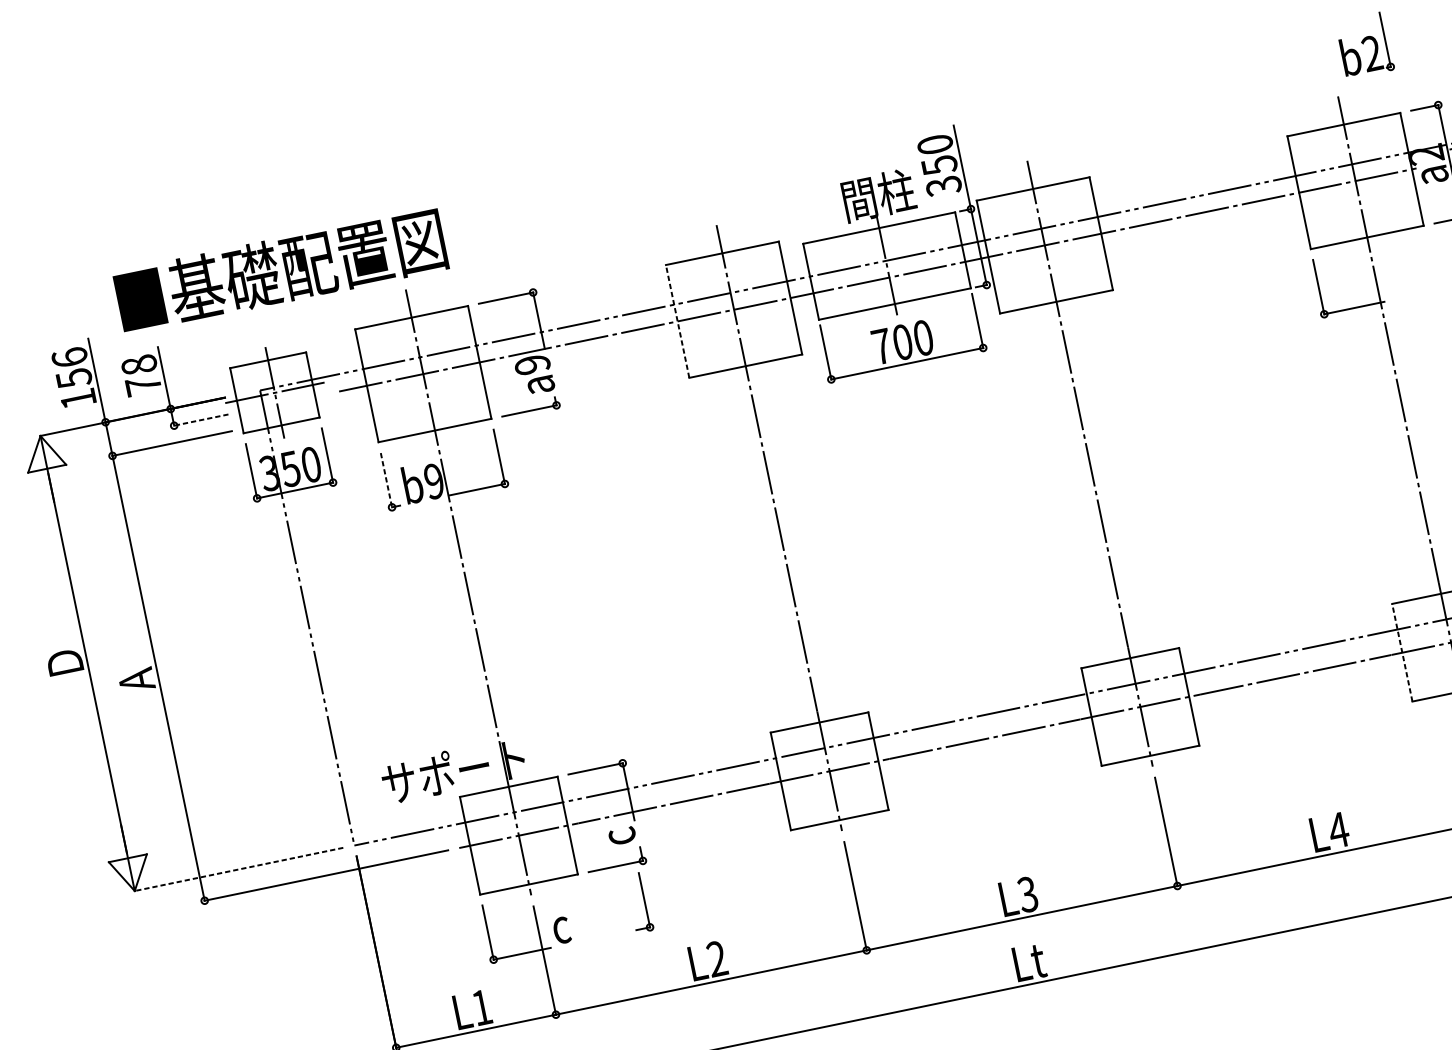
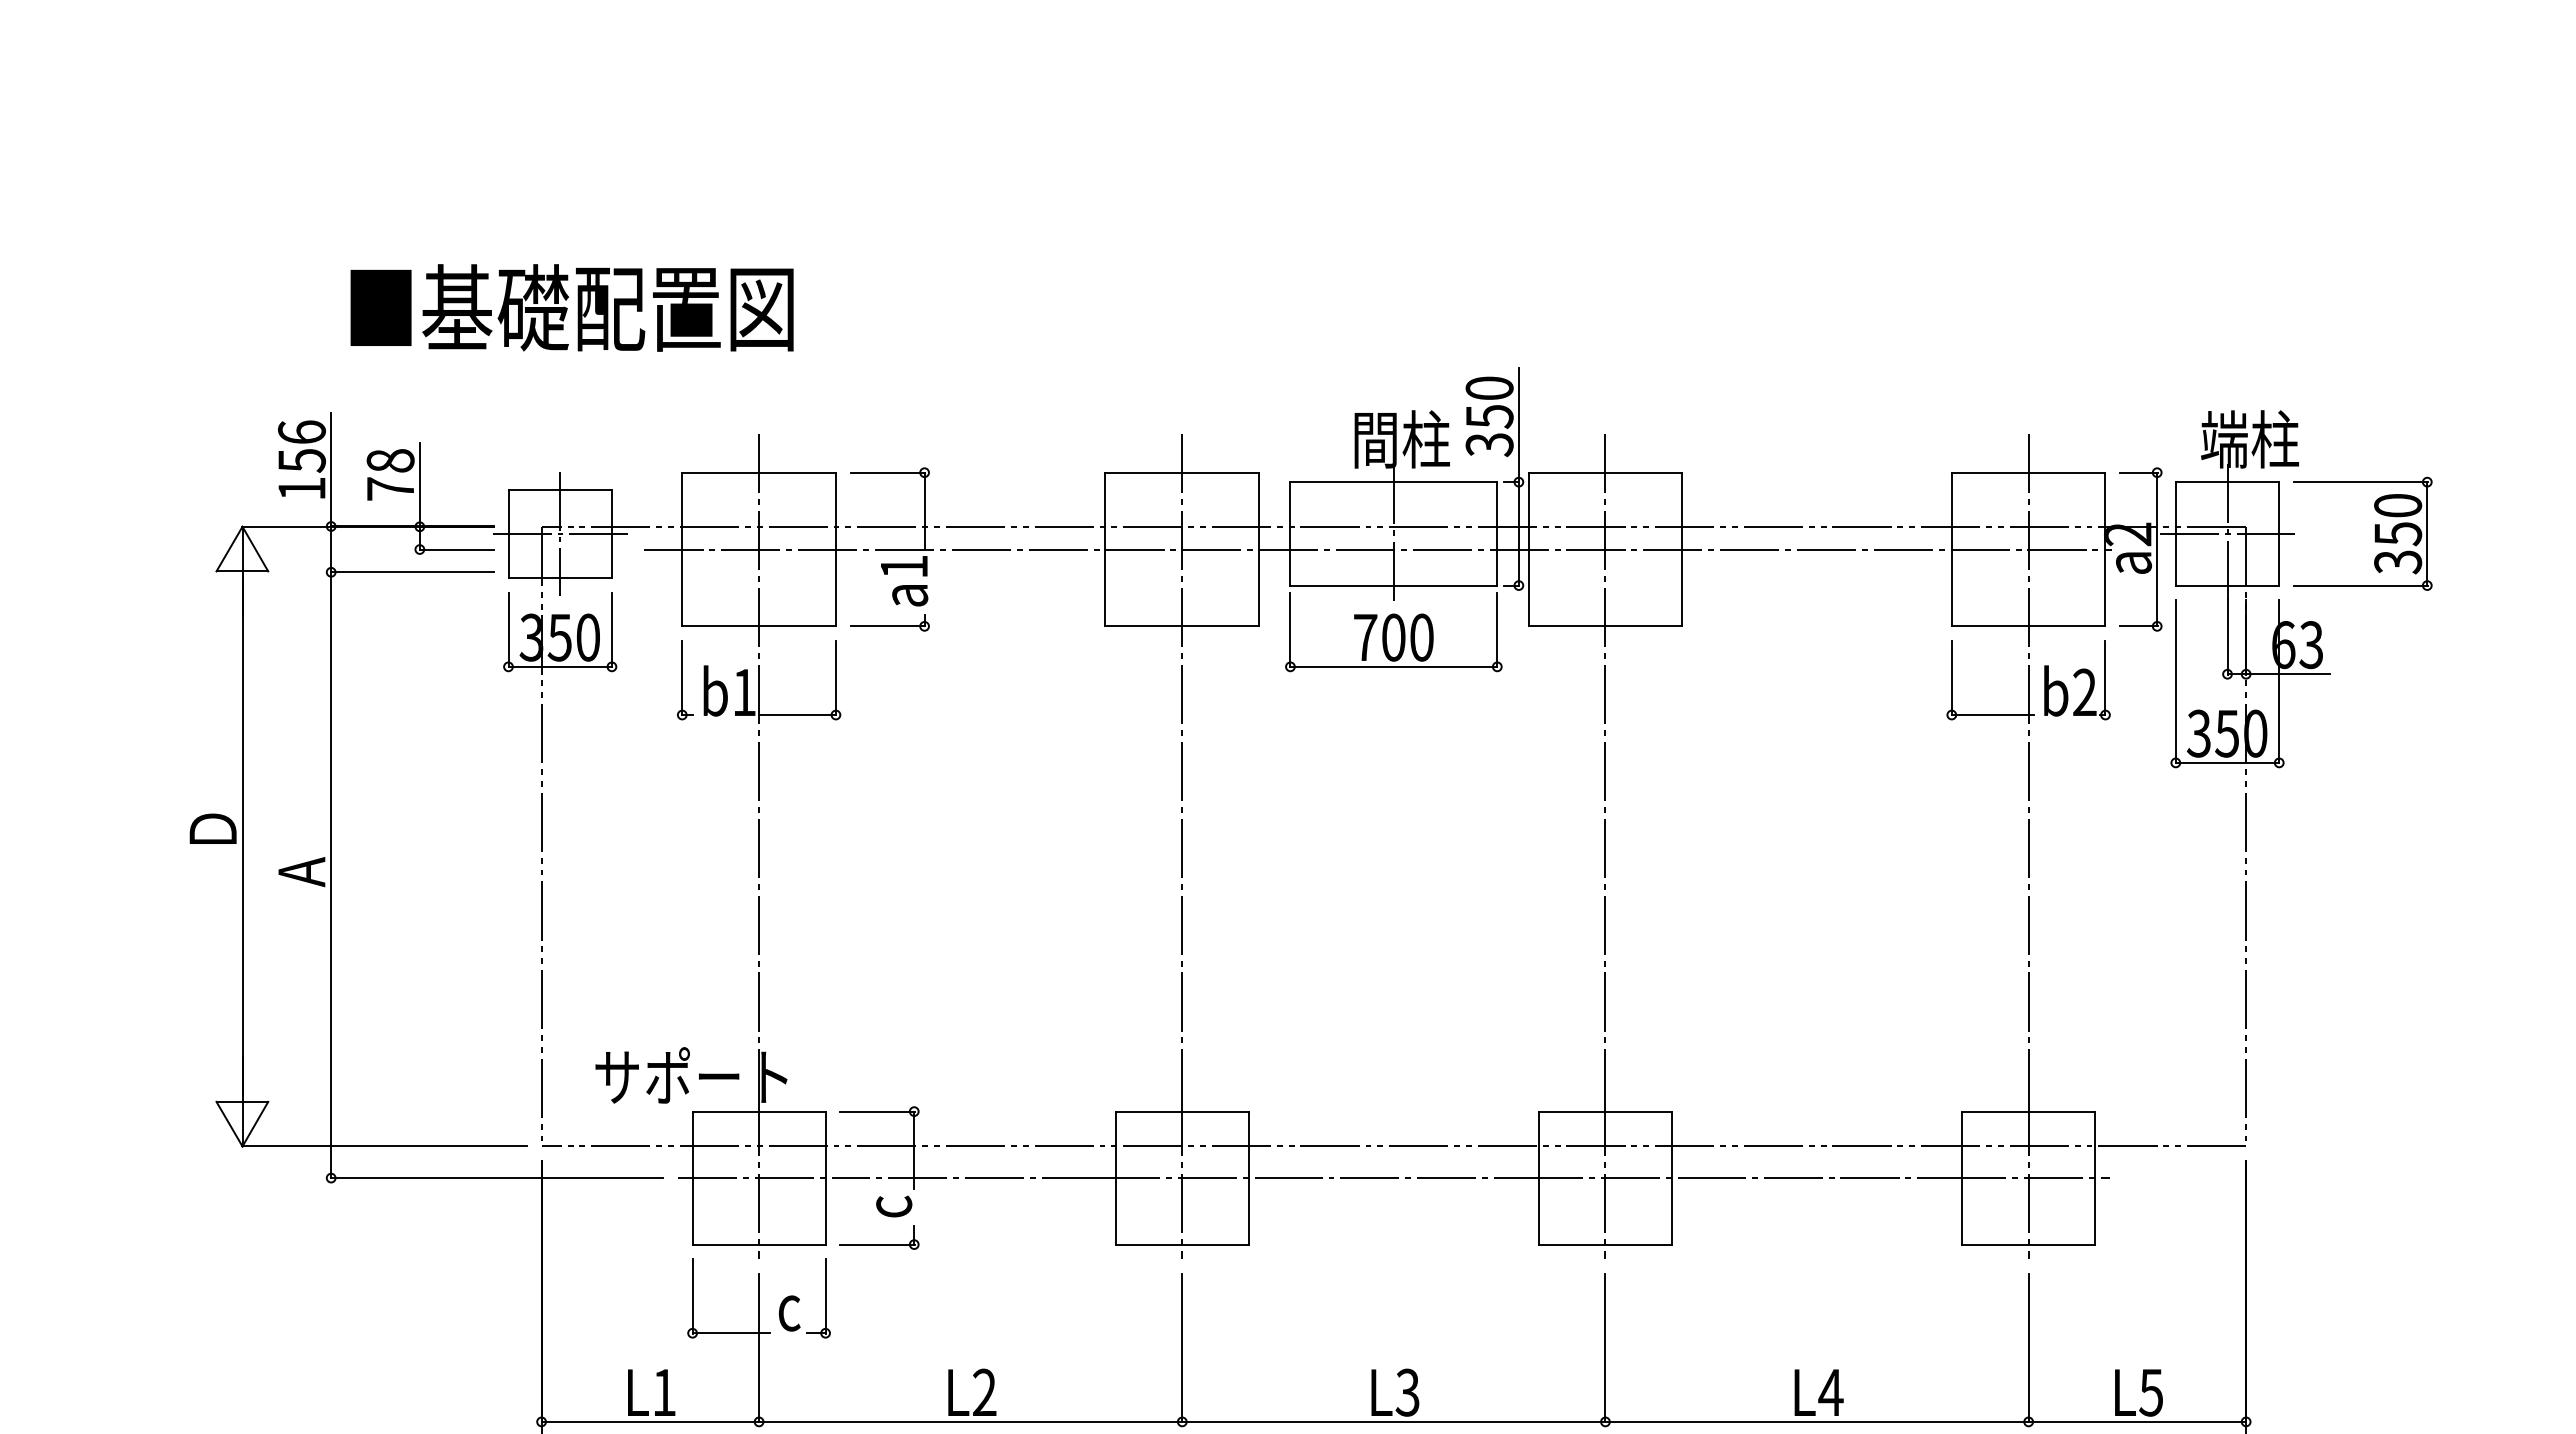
part: (1364, 45) -> (2077, 680), moved
text: (280, 270) -> (571, 307), moved
line: (677, 321) -> (1105, 549), dashed -> solid
text: (532, 364) -> (904, 566), a9 -> a1
line: (201, 420) -> (456, 549), dashed -> solid
line: (386, 480) -> (682, 678), dashed -> solid
text: (433, 481) -> (743, 692), b9 -> b1
line: (1402, 652) -> (1962, 1177), dashed -> solid
line: (238, 869) -> (383, 1146), dashed -> solid
part: (644, 901) -> (825, 1298), moved

